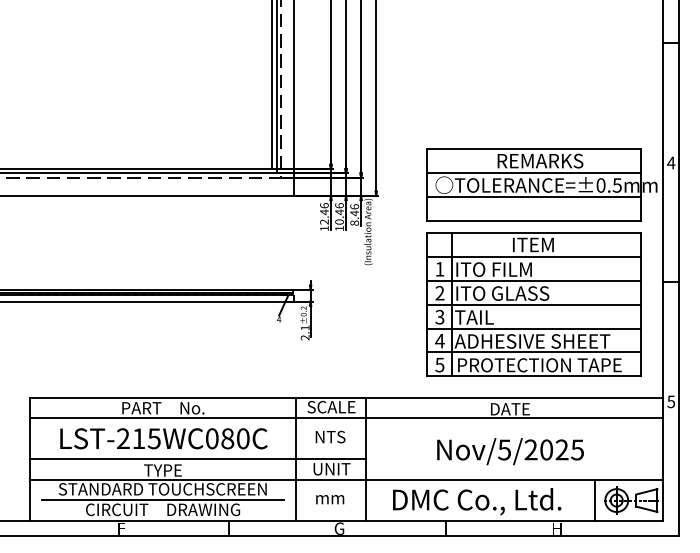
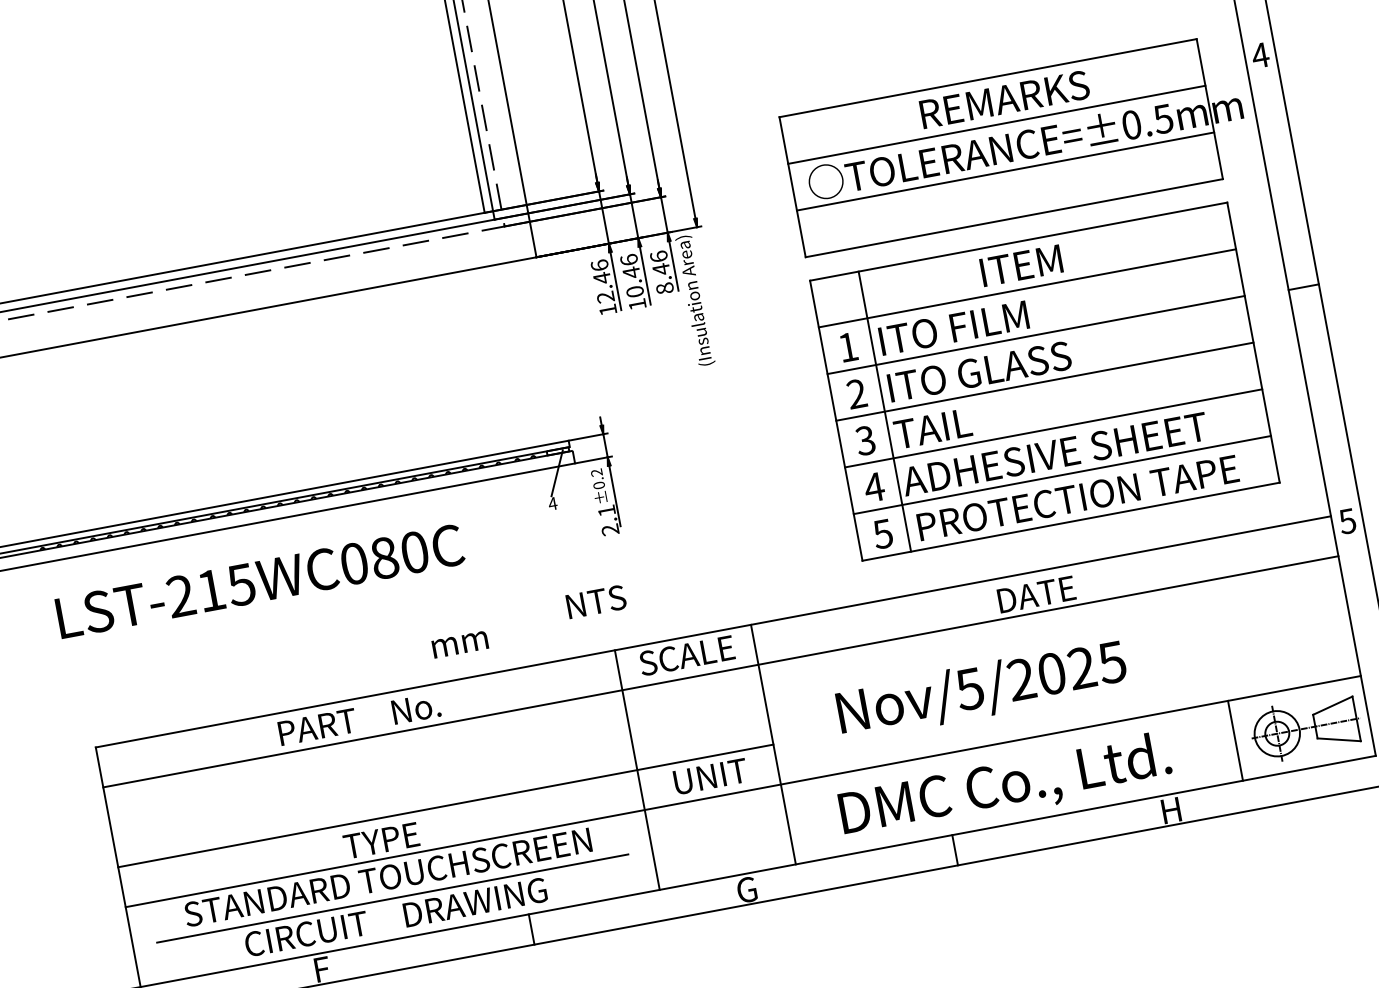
text: (330, 436) -> (595, 600), moved
text: (163, 438) -> (259, 581), moved
text: (510, 451) -> (982, 689), moved
text: (330, 499) -> (460, 644), moved

